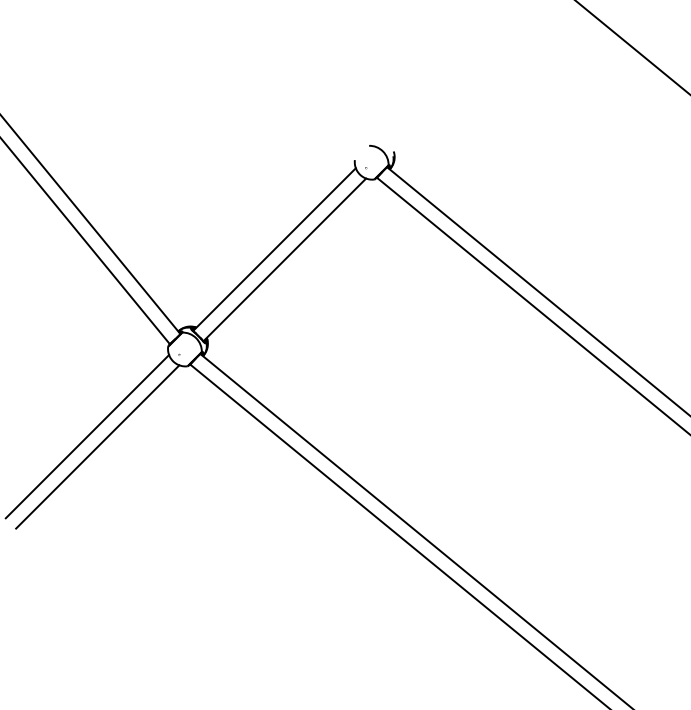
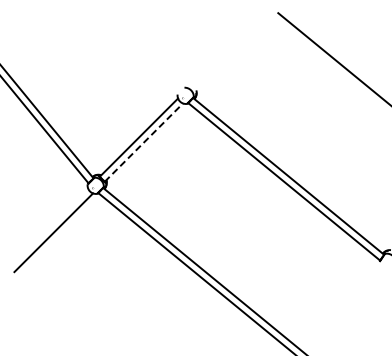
line: (286, 259) -> (144, 142), solid -> dashed
line: (86, 436) -> (48, 227), removed

